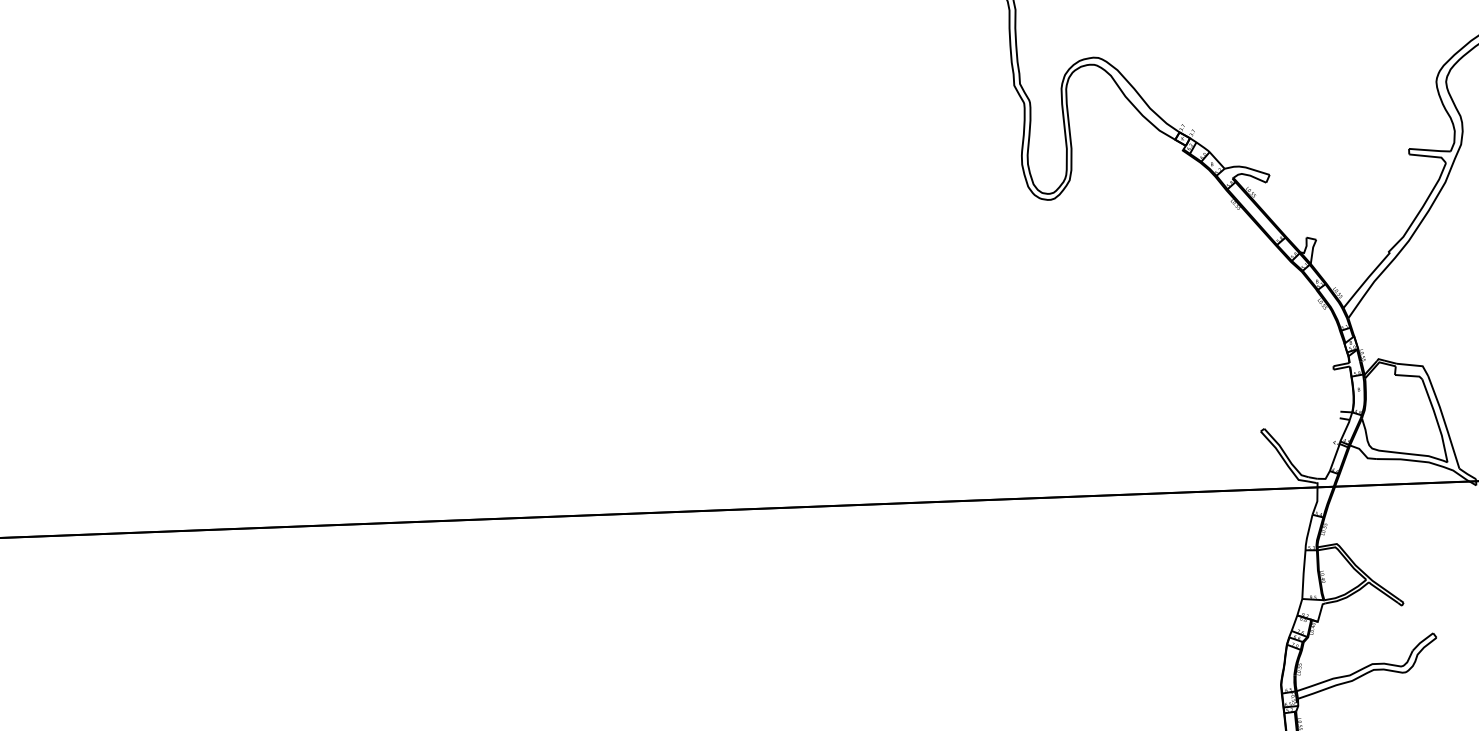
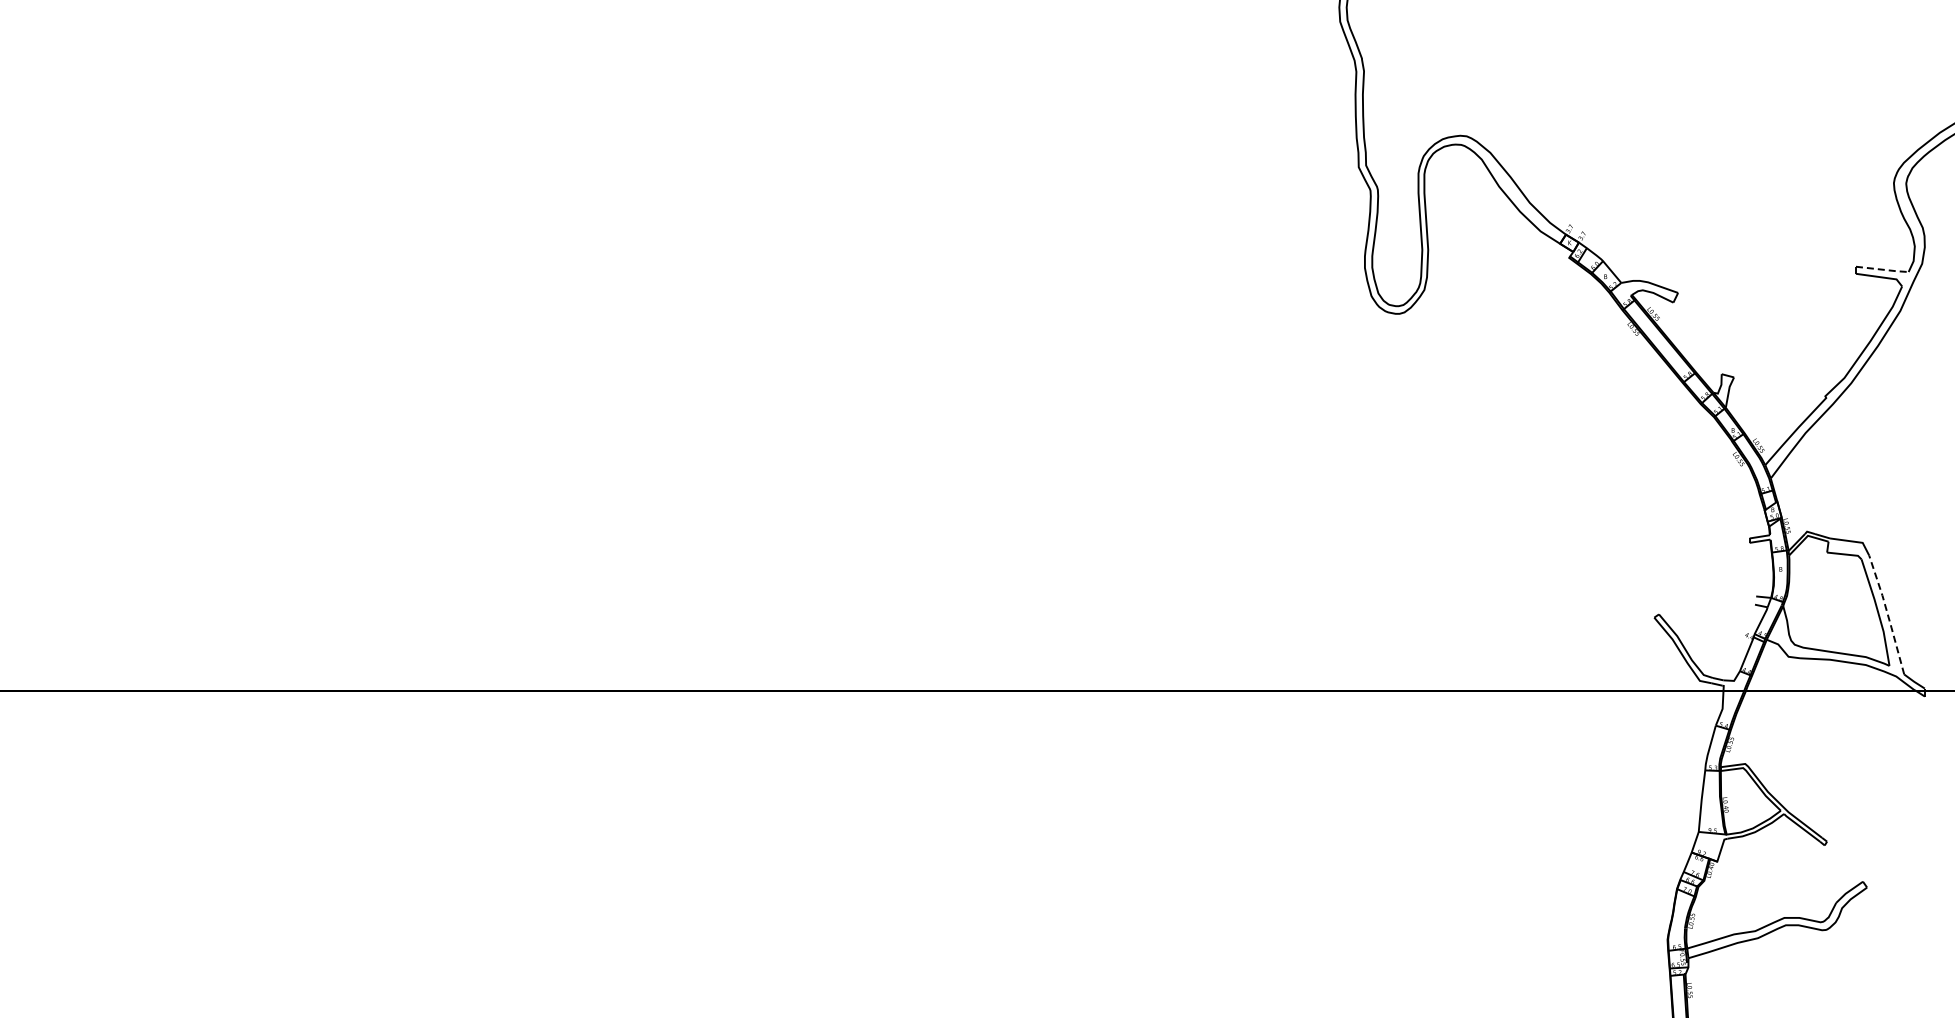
line: (1430, 150) -> (1883, 269), solid -> dashed
line: (1444, 421) -> (1887, 614), solid -> dashed

